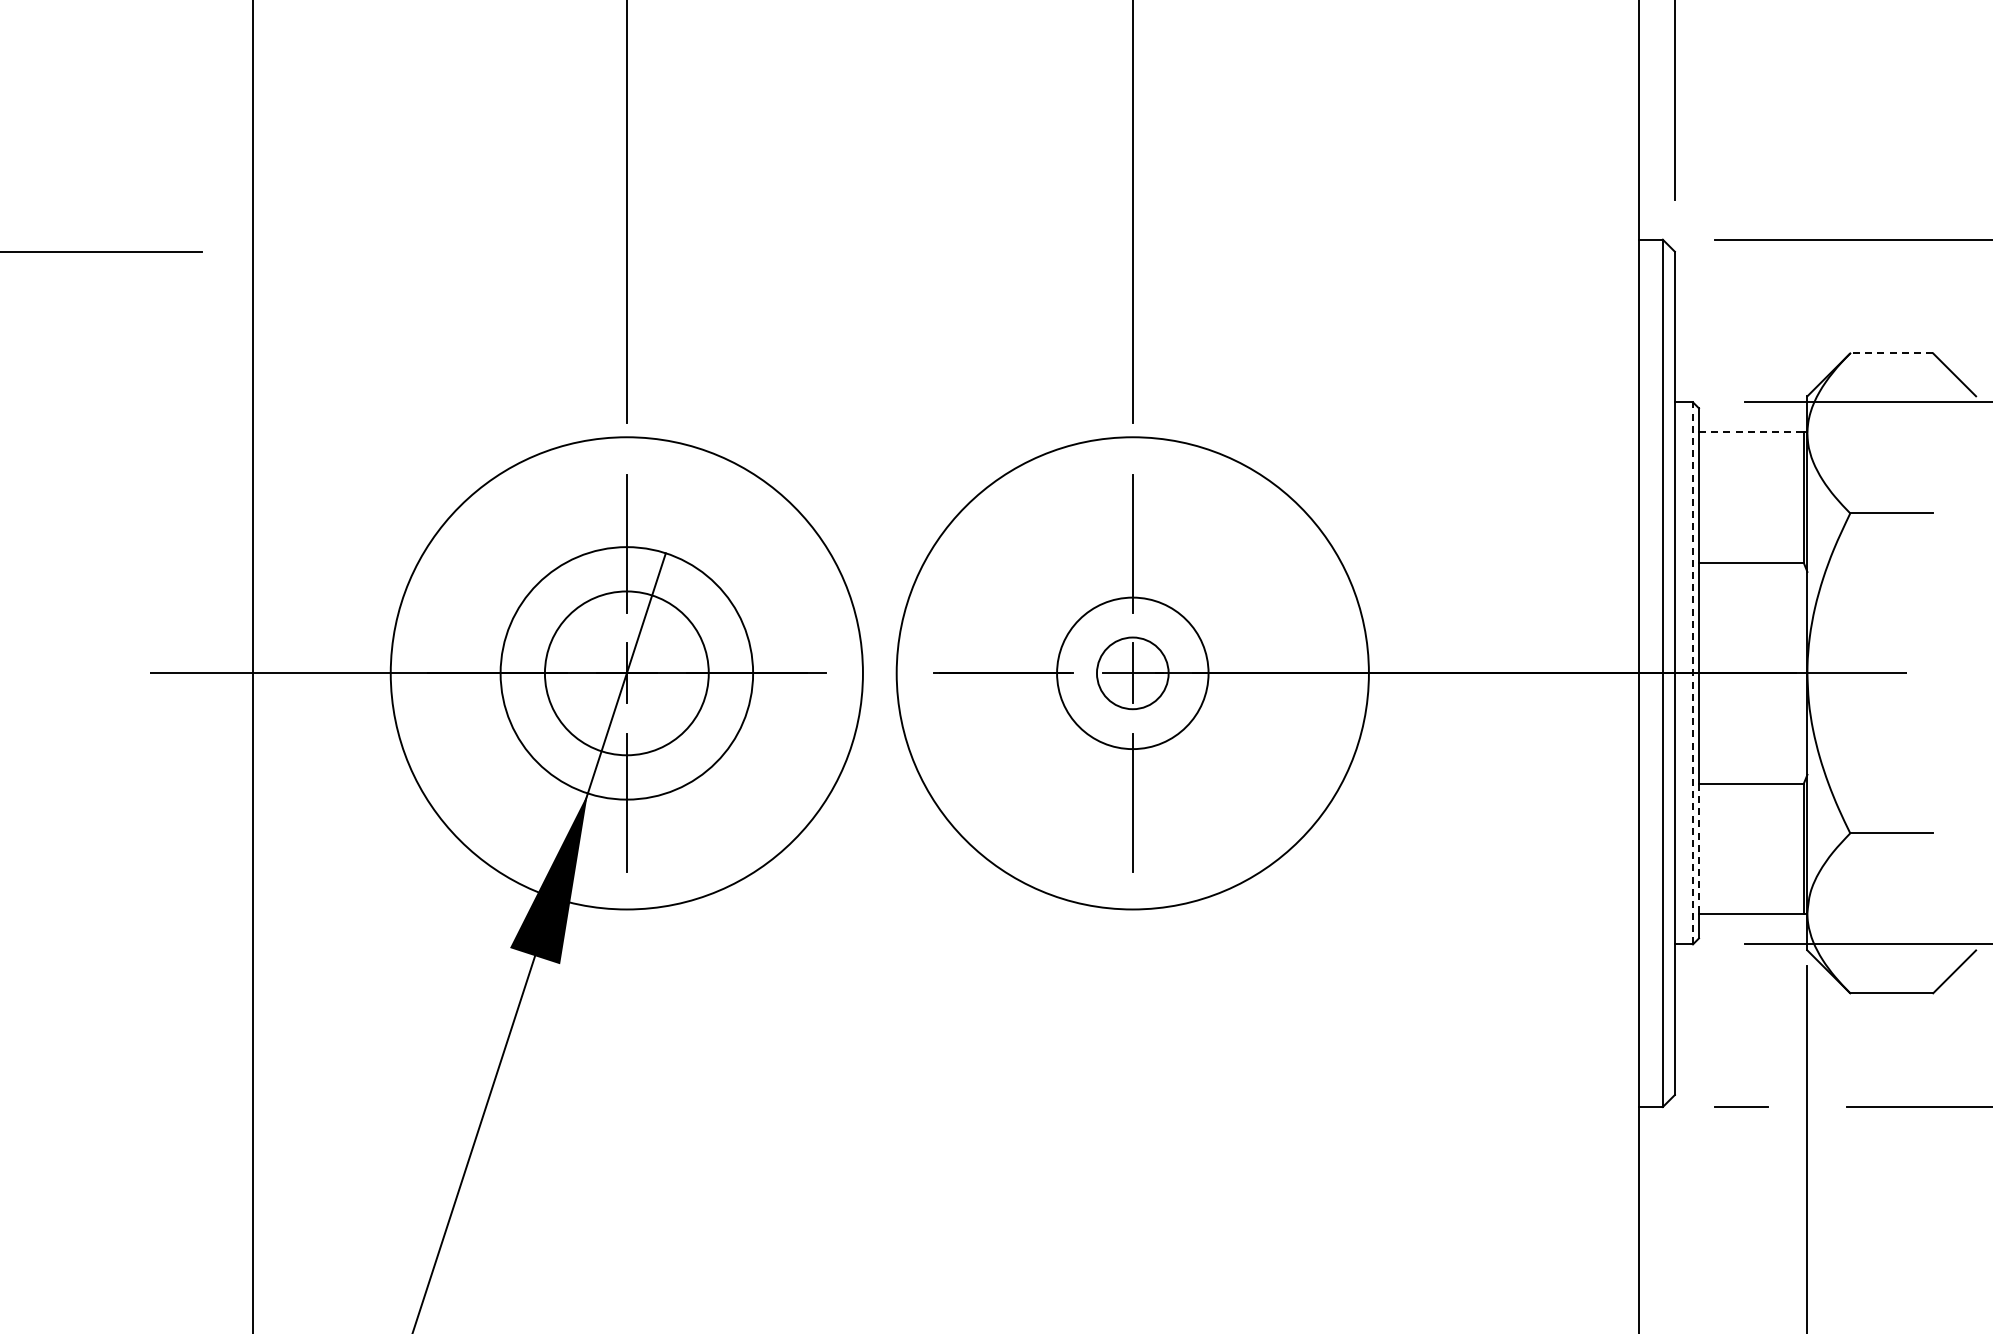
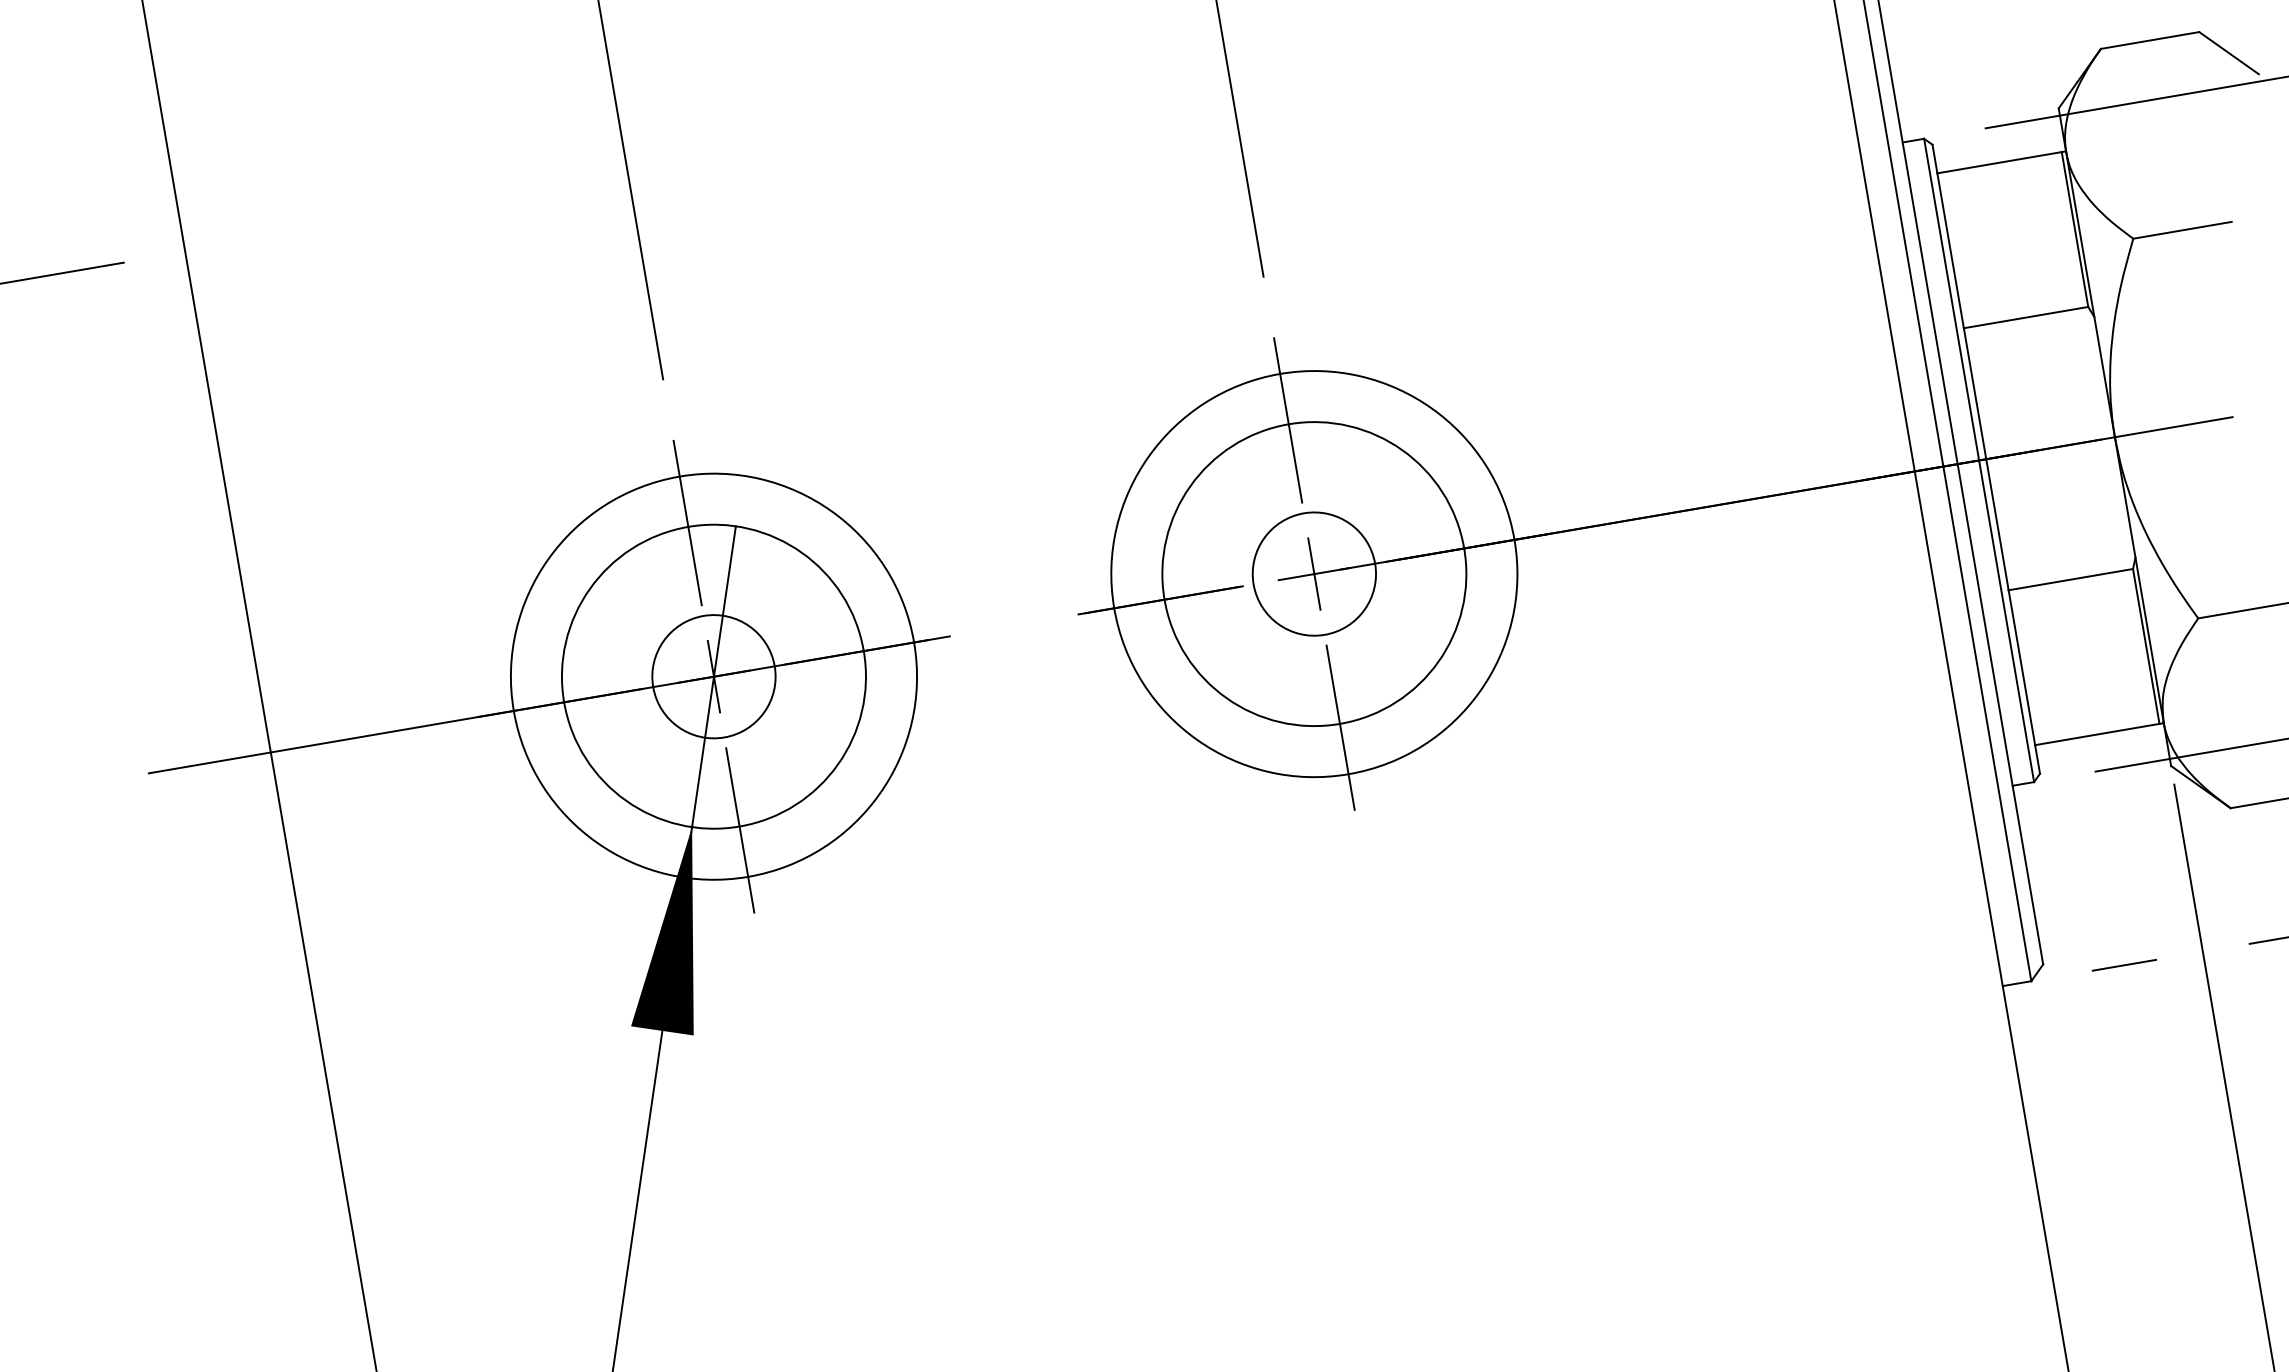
line: (1891, 353) -> (2149, 40), dashed -> solid
line: (1751, 432) -> (1999, 162), dashed -> solid
line: (1692, 672) -> (1978, 459), dashed -> solid
circle: (626, 673) -> (713, 676), size x0.62
circle: (626, 673) -> (713, 676), size x0.71
circle: (1132, 673) -> (1314, 574), size x0.71
circle: (1132, 673) -> (1314, 574), size x1.43
circle: (1132, 673) -> (1314, 574), size x1.67
line: (1699, 849) -> (2022, 668), dashed -> solid

